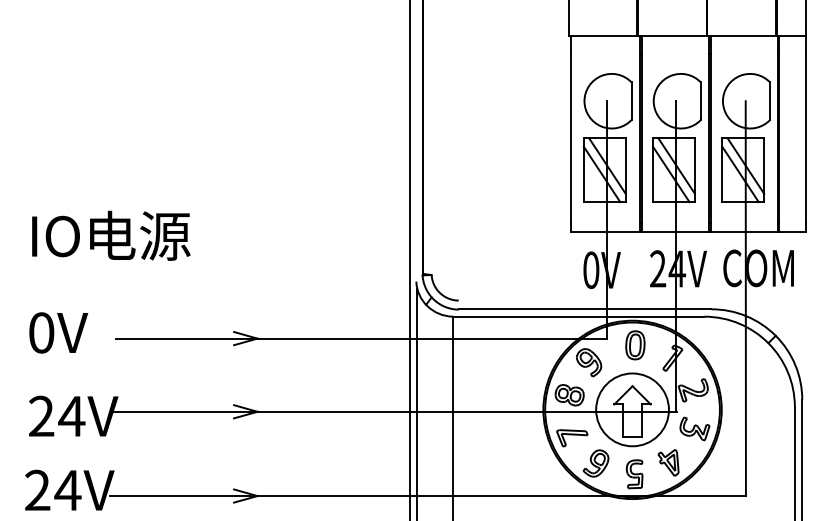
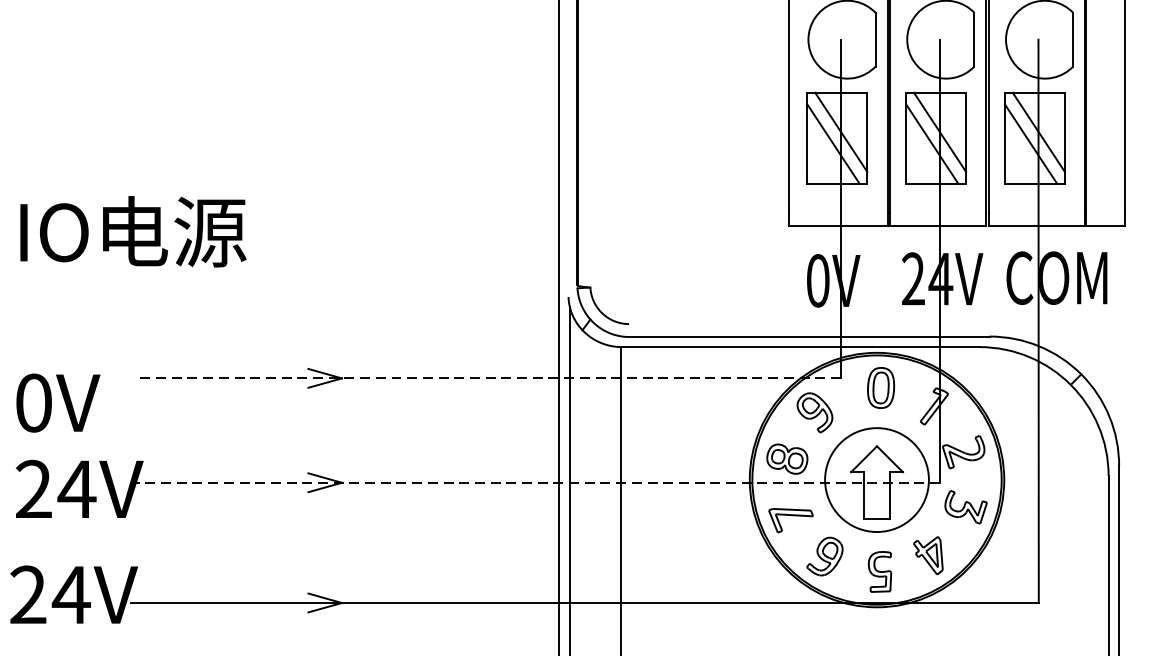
text: (58, 332) -> (58, 402), moved
line: (361, 338) -> (490, 378), solid -> dashed
line: (394, 411) -> (537, 482), solid -> dashed

